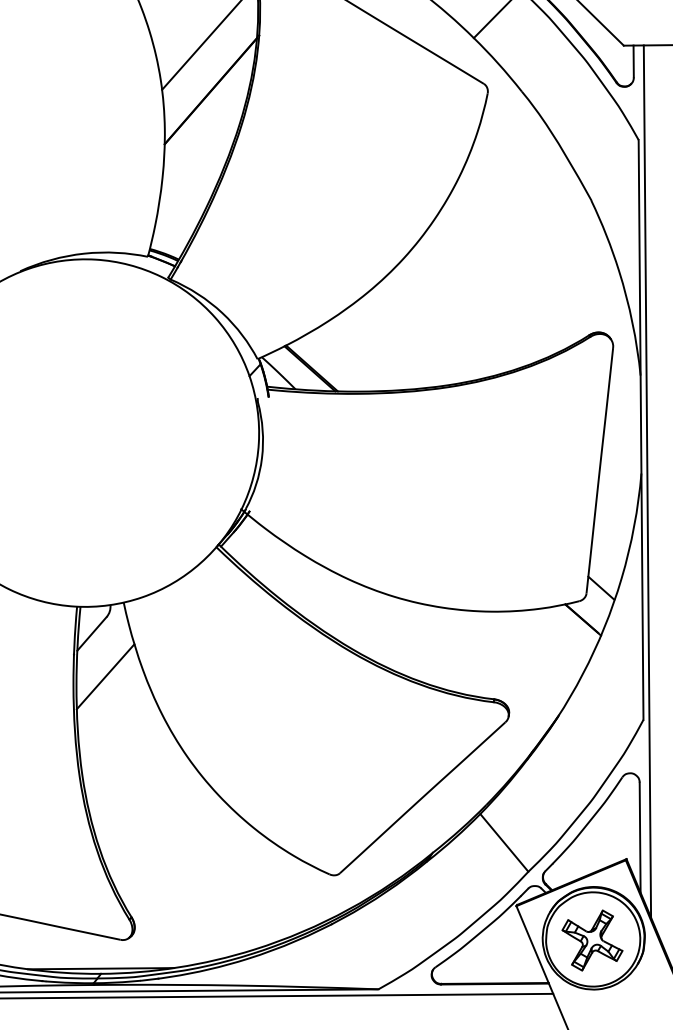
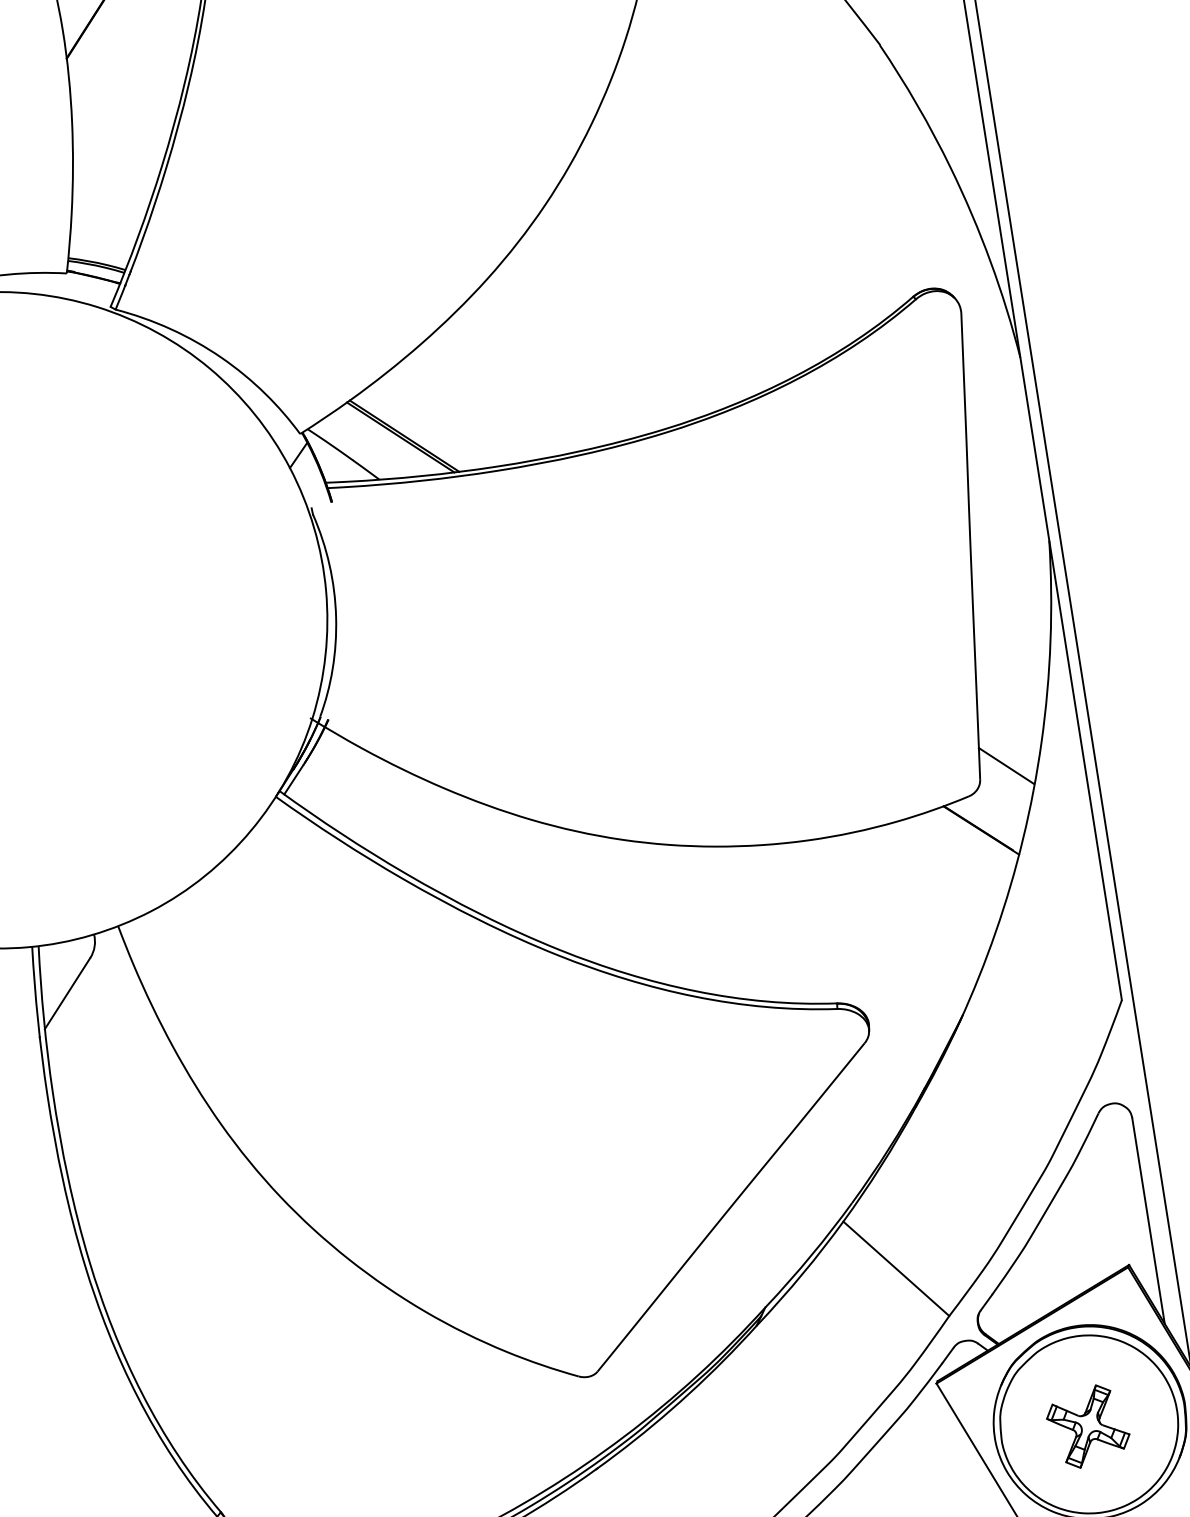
line: (105, 676) -> (104, 1069), removed
part: (592, 940) -> (1088, 1426), size x0.7

